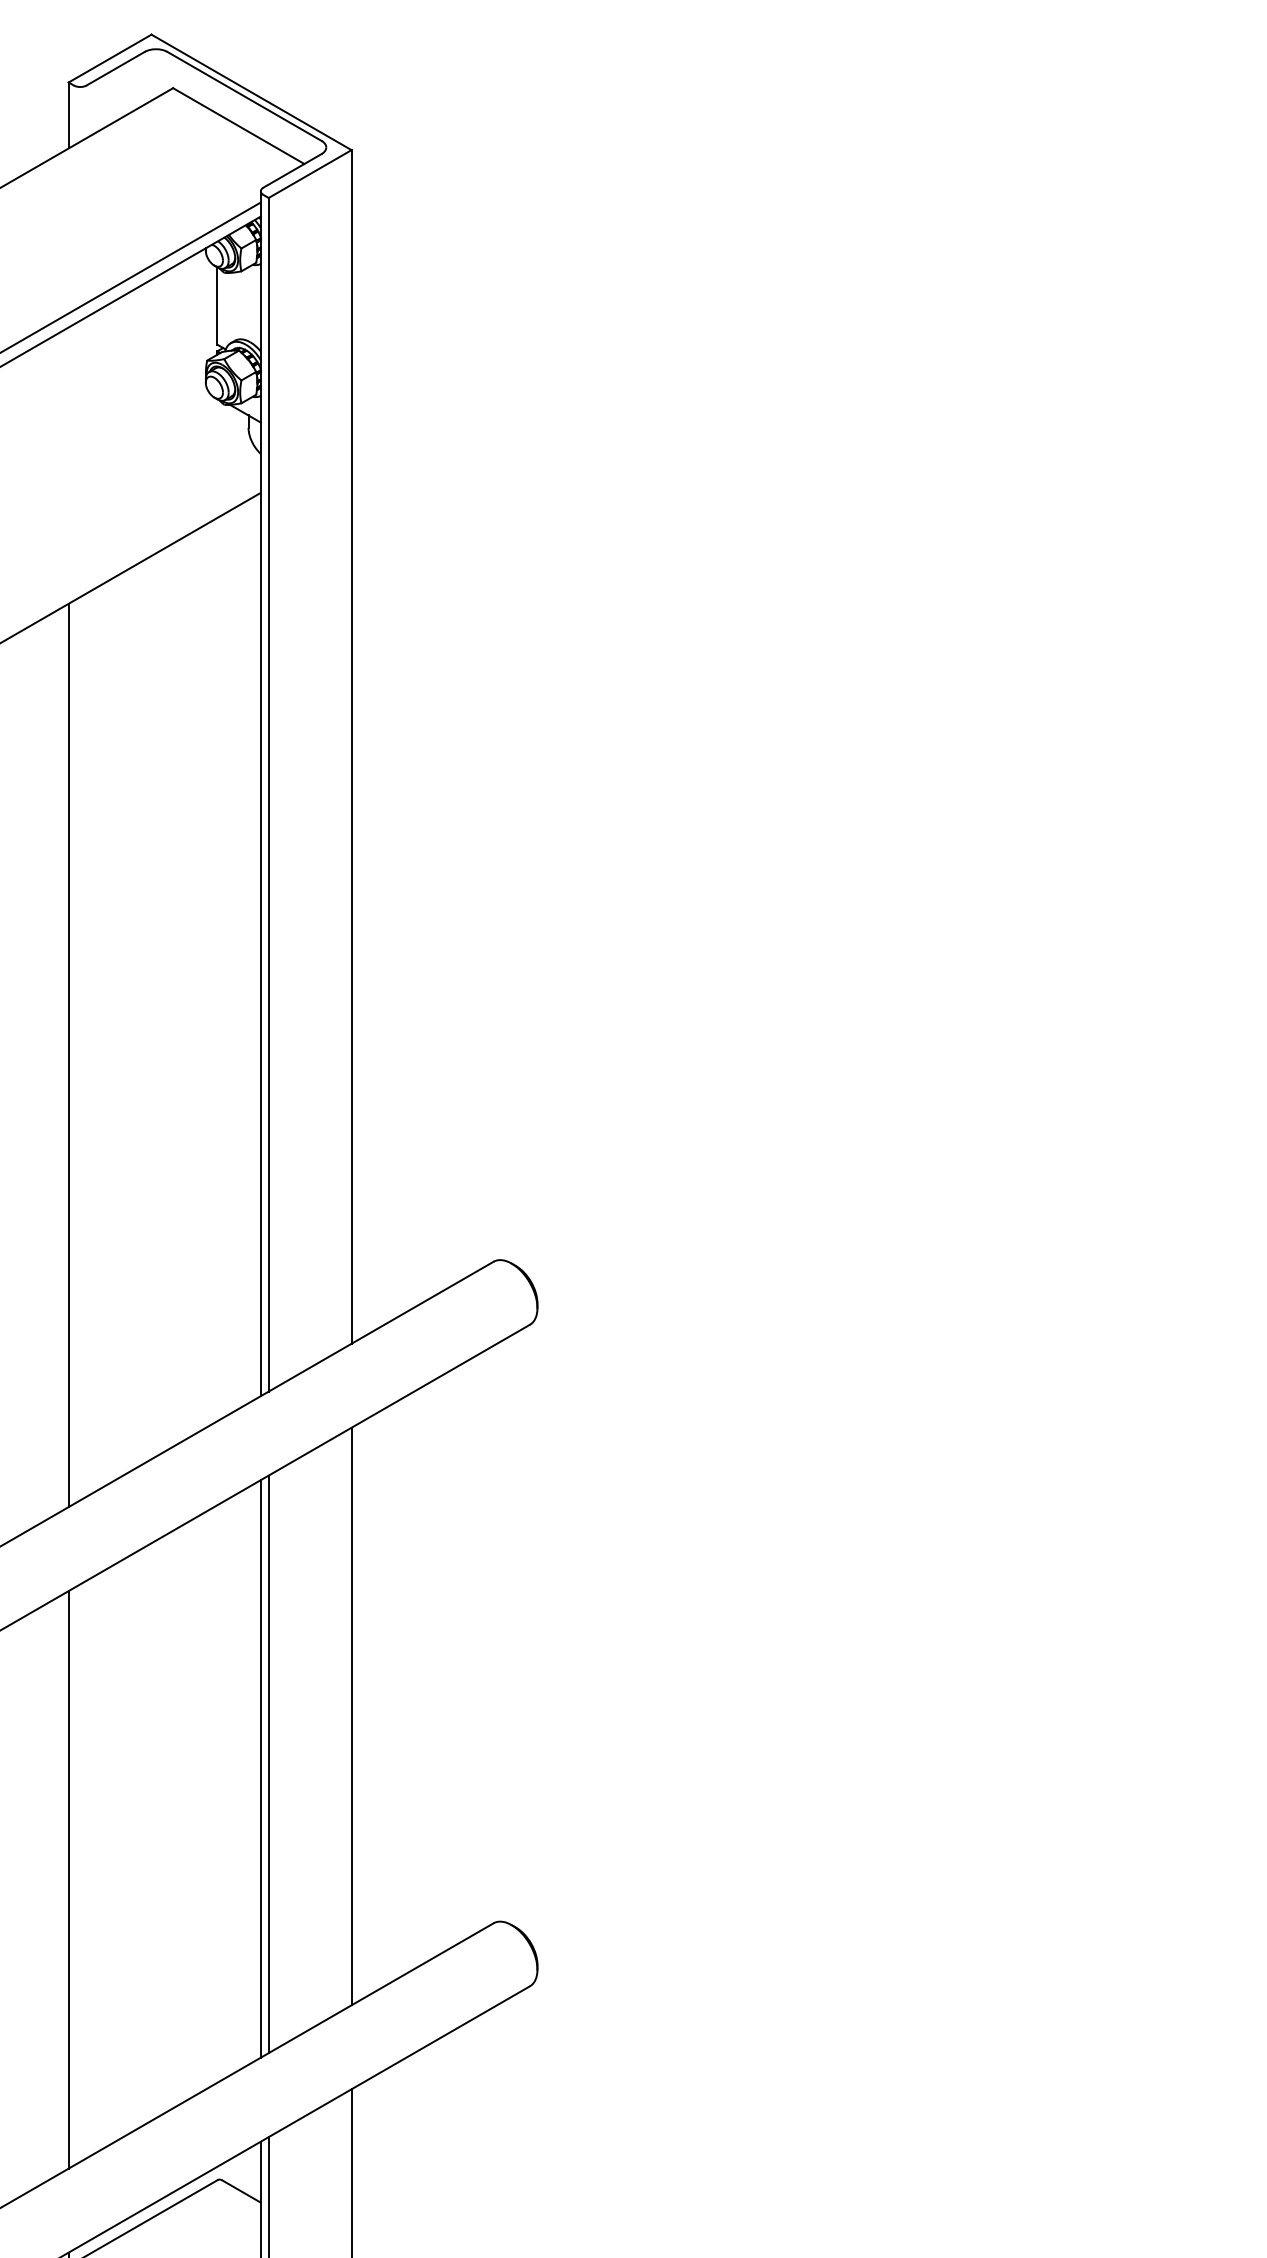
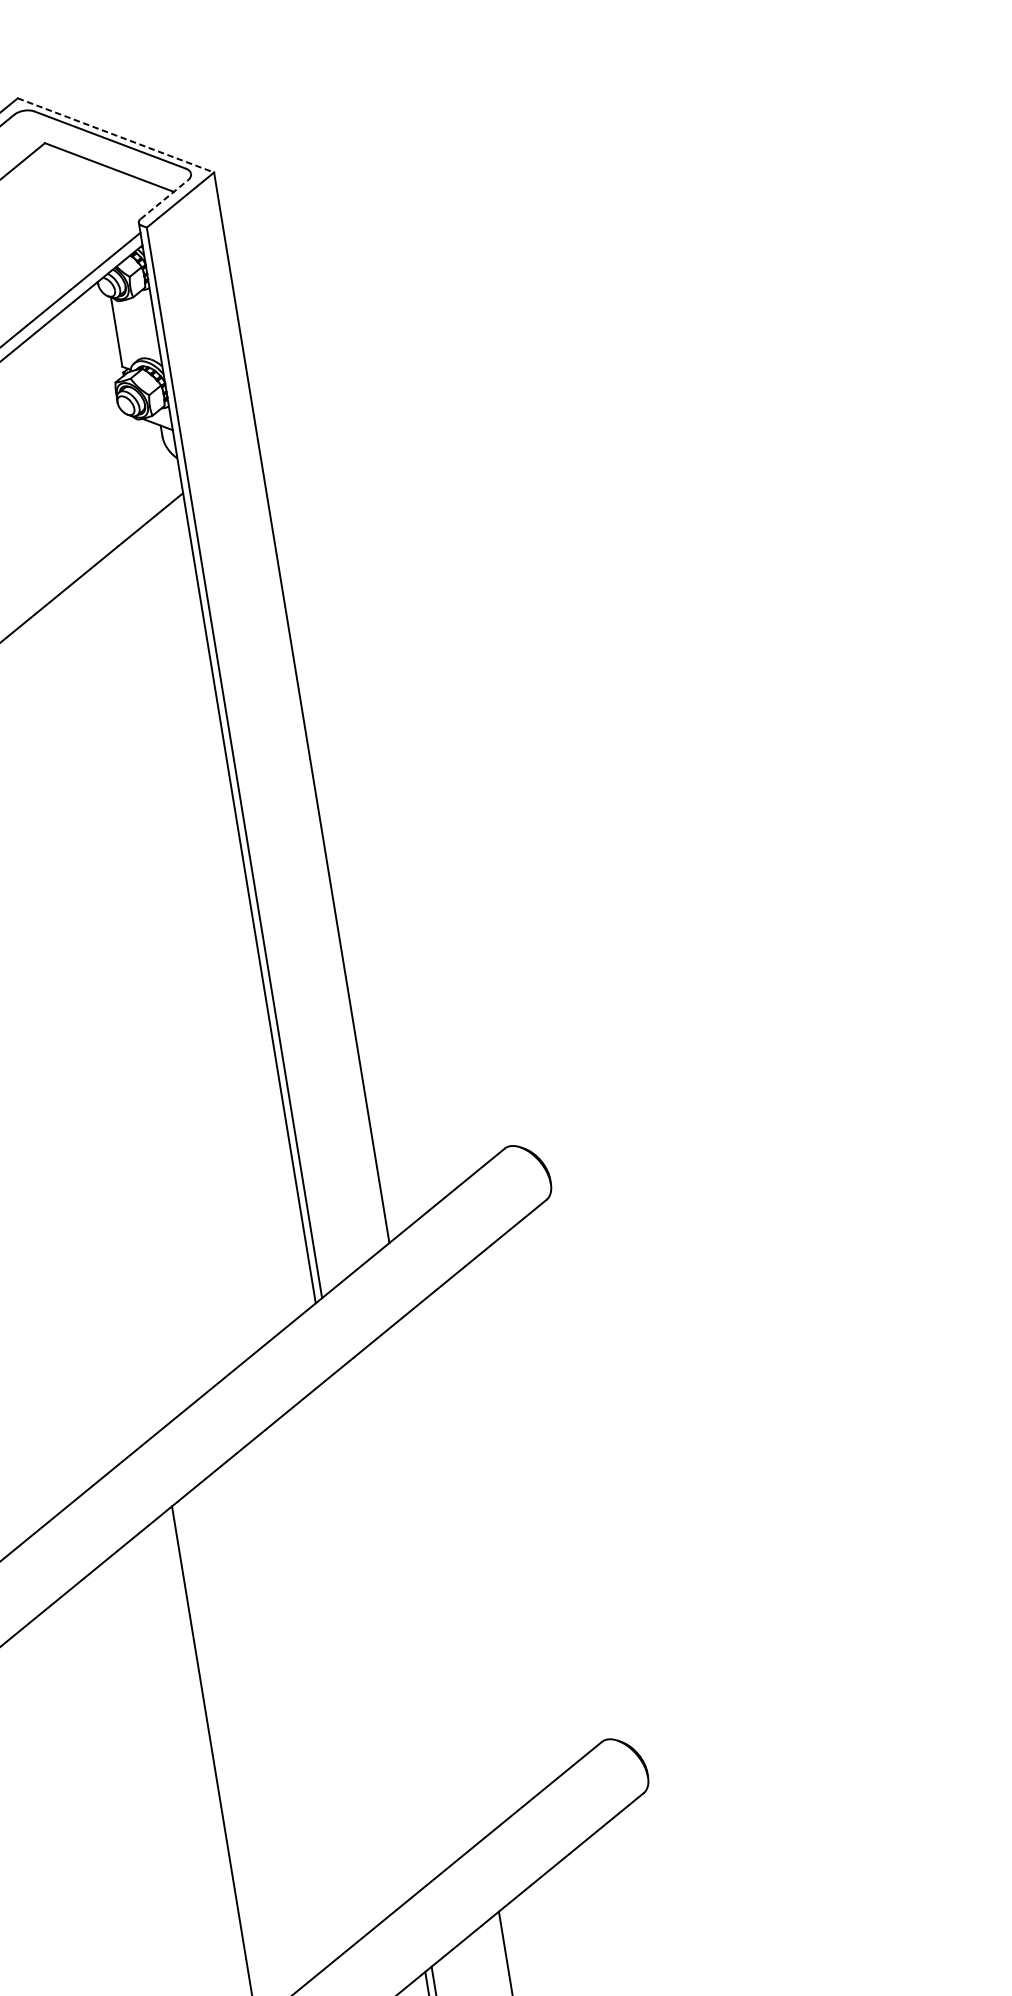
line: (251, 92) -> (115, 135), solid -> dashed
line: (292, 170) -> (164, 199), solid -> dashed
line: (68, 1055) -> (93, 1026), removed
line: (351, 1716) -> (444, 1577), removed
line: (268, 1764) -> (376, 1632), removed
line: (260, 1768) -> (370, 1637), removed

